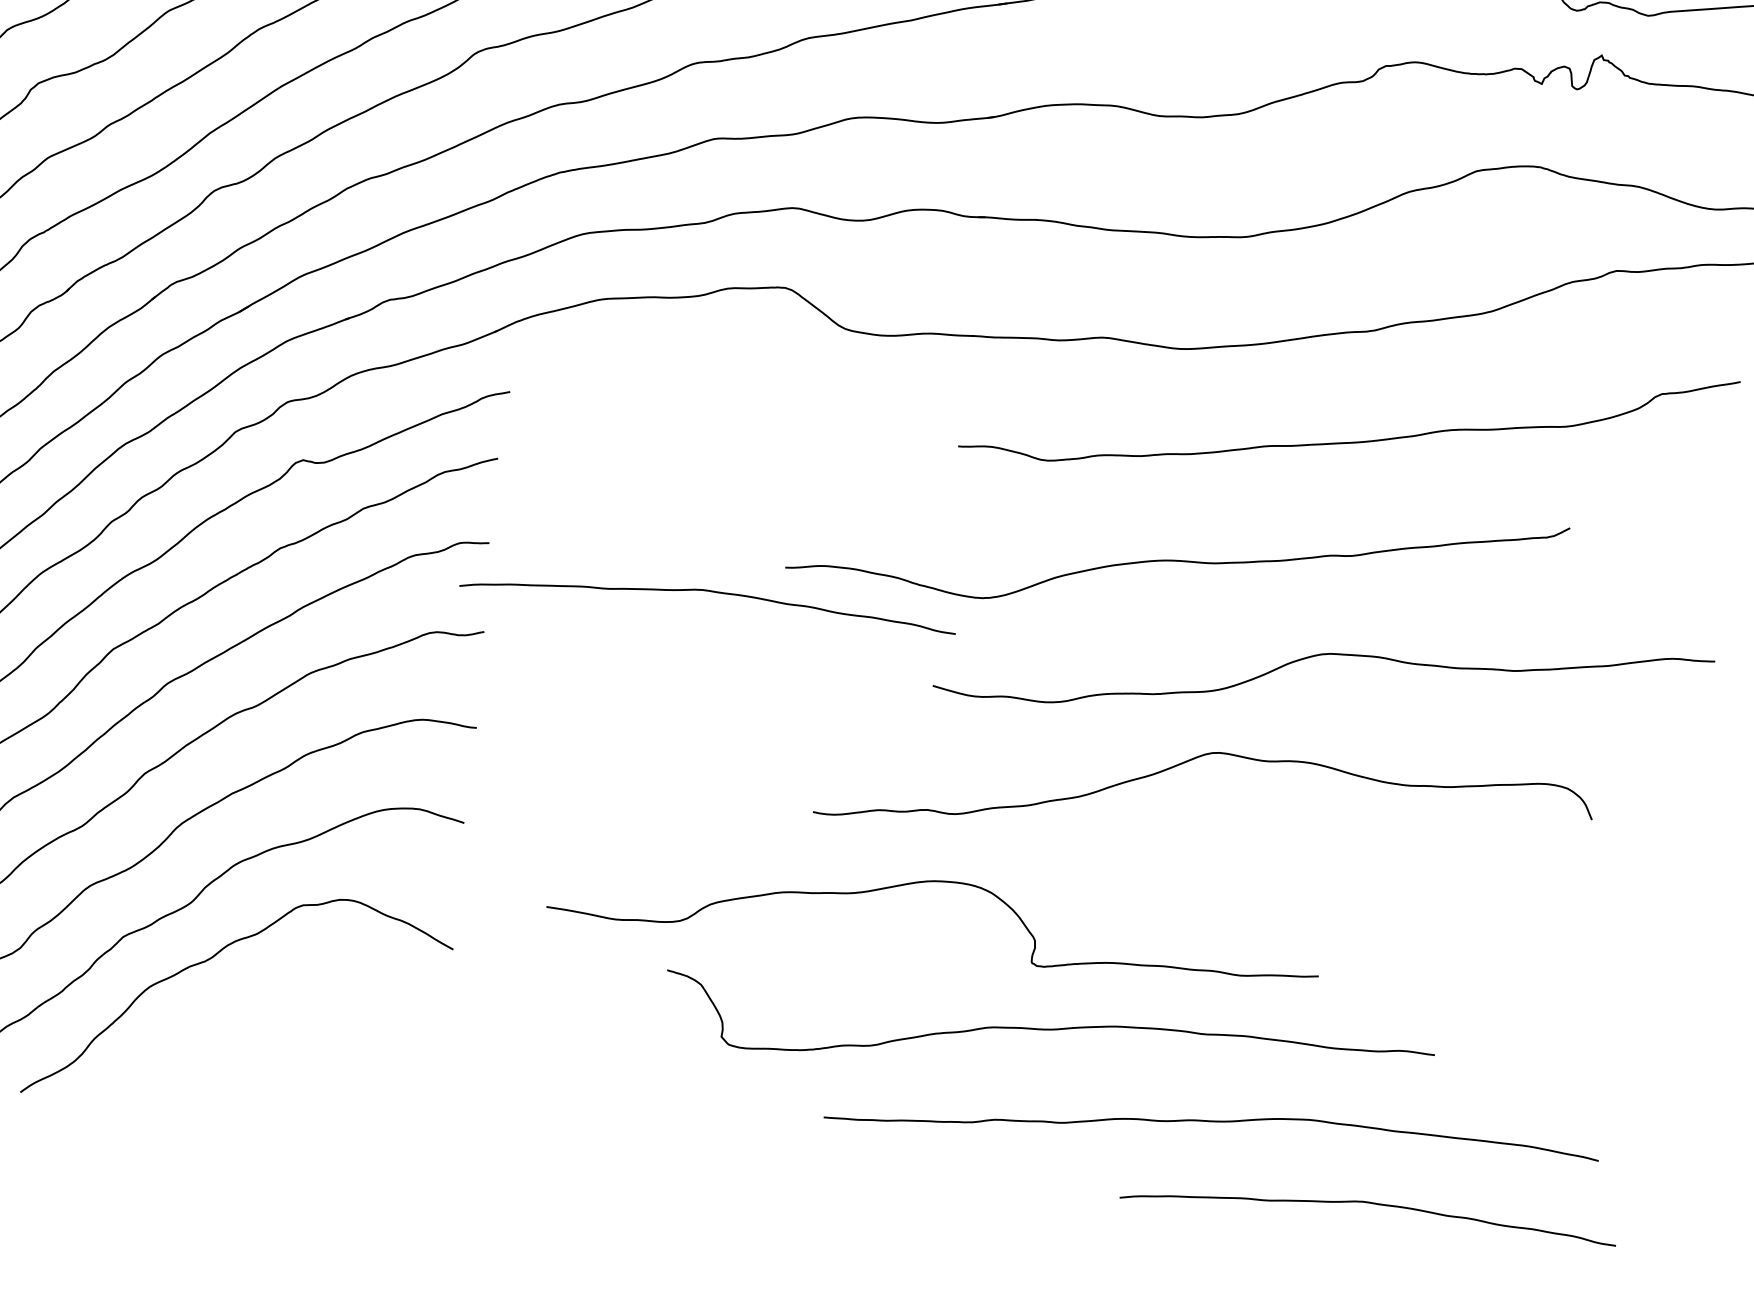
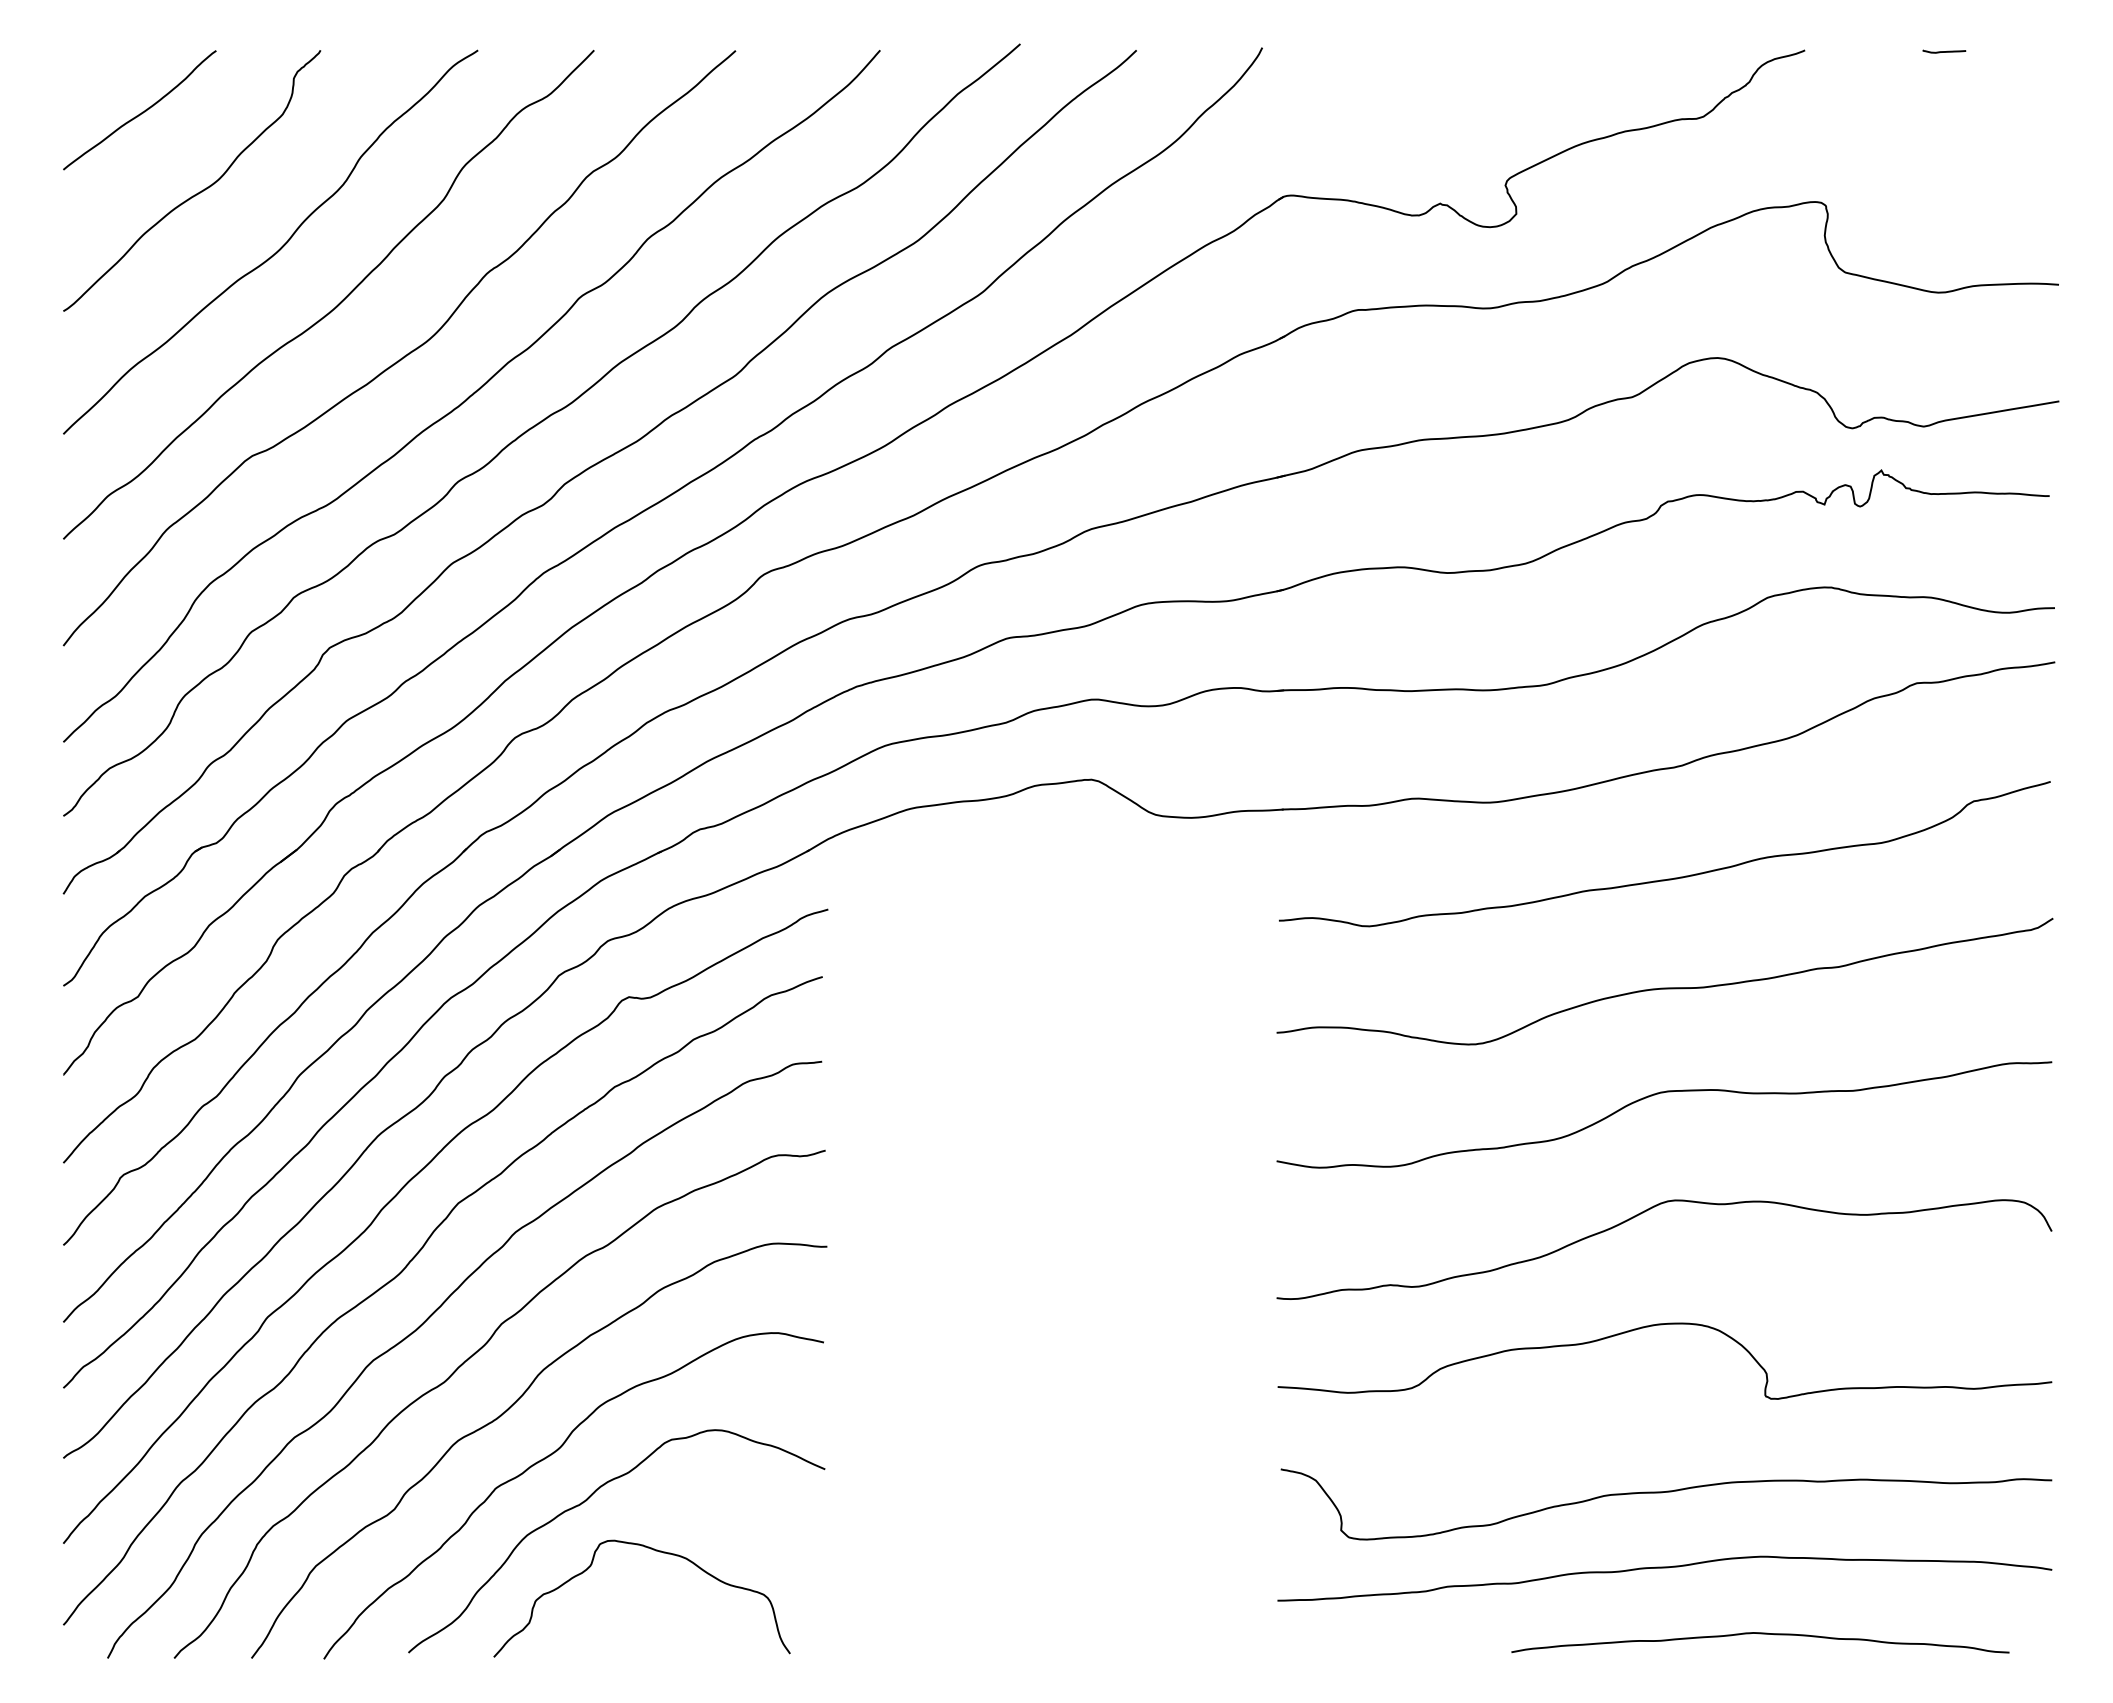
curve: (1176, 559) -> (1664, 987), moved
curve: (709, 592) -> (1045, 1089), removed
curve: (1188, 762) -> (1645, 1212), moved
curve: (935, 882) -> (1662, 1325), moved
curve: (276, 1015) -> (655, 1551), added
curve: (1045, 1030) -> (1662, 1493), moved
curve: (1212, 1122) -> (1664, 1568), moved

